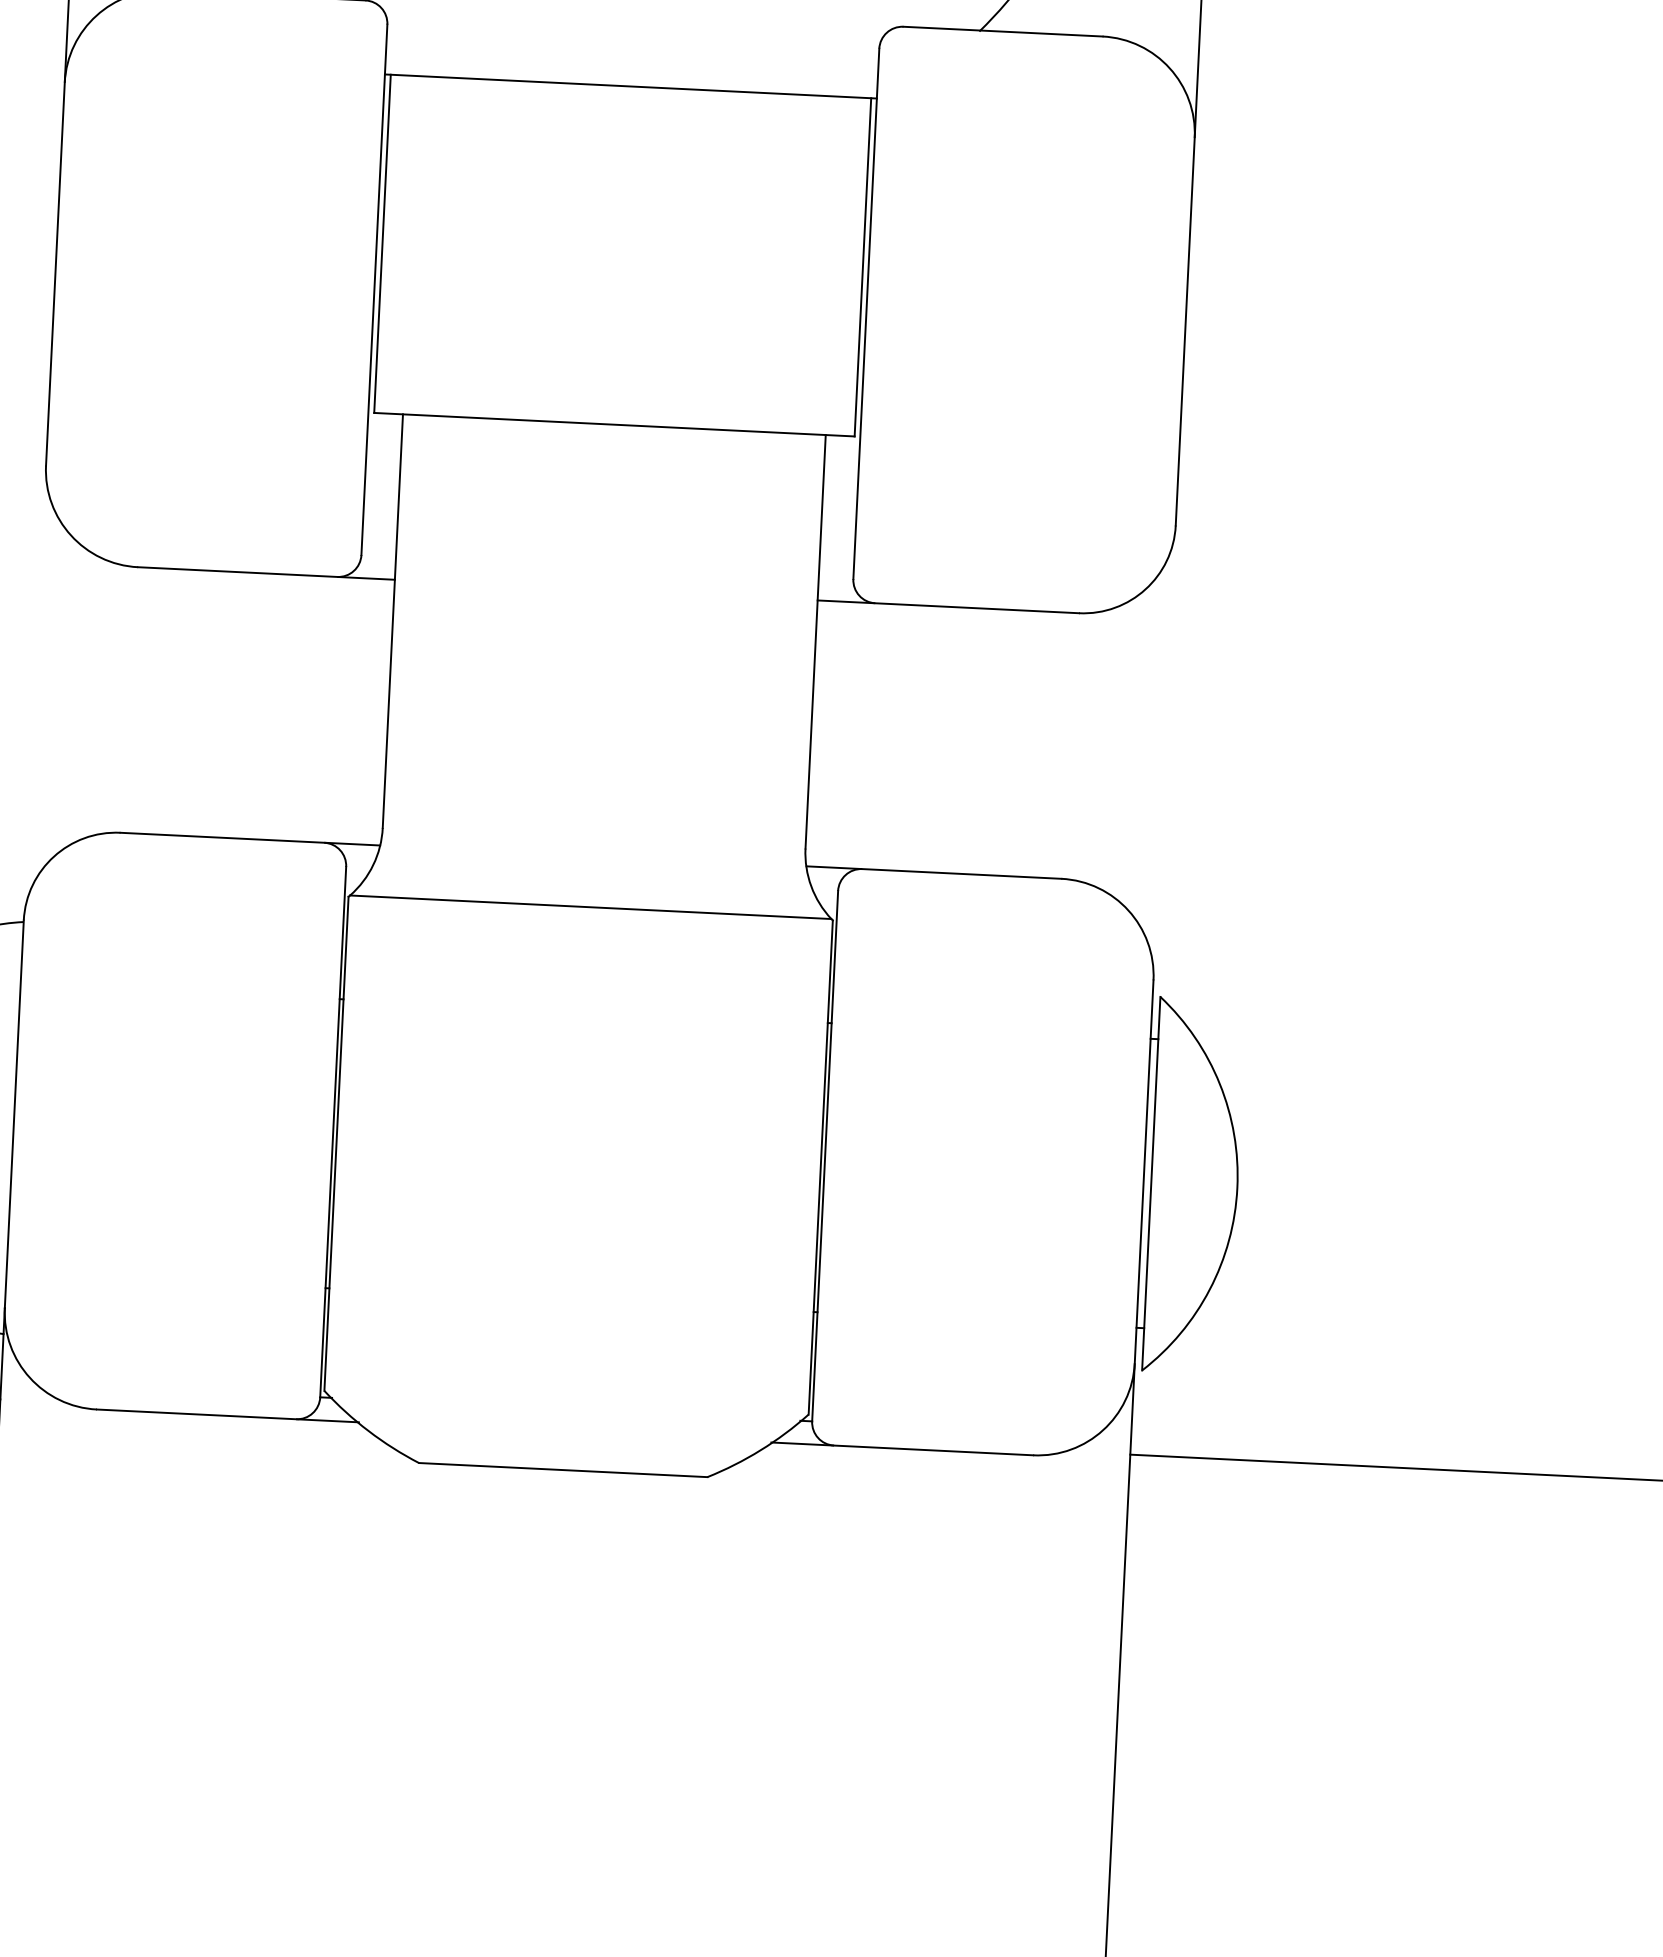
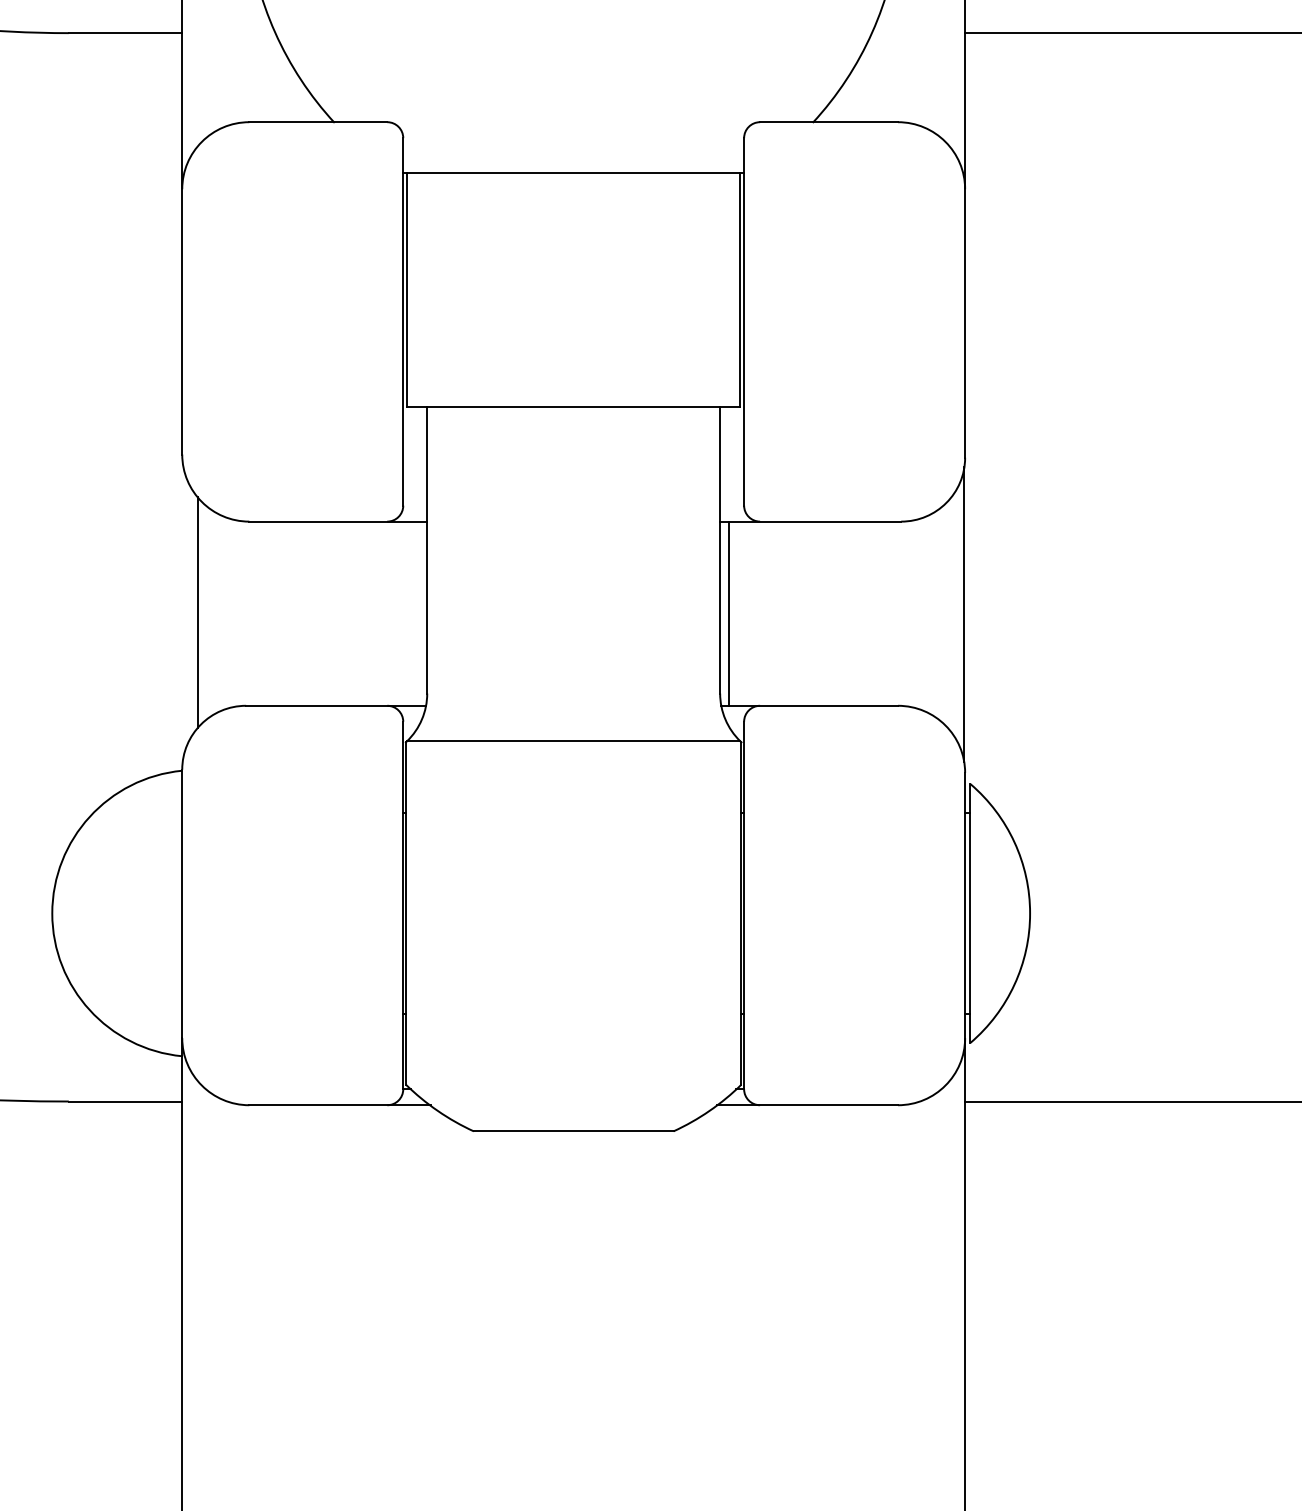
line: (58, 694) -> (198, 612), added
line: (824, 733) -> (729, 613), added
line: (1163, 751) -> (964, 614), added

